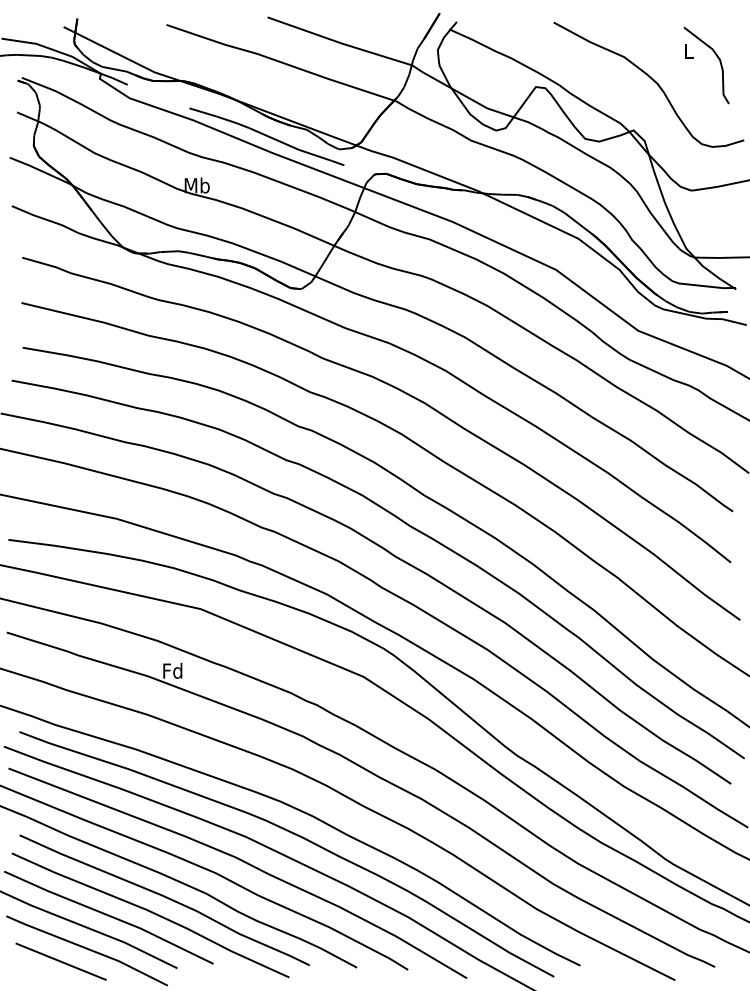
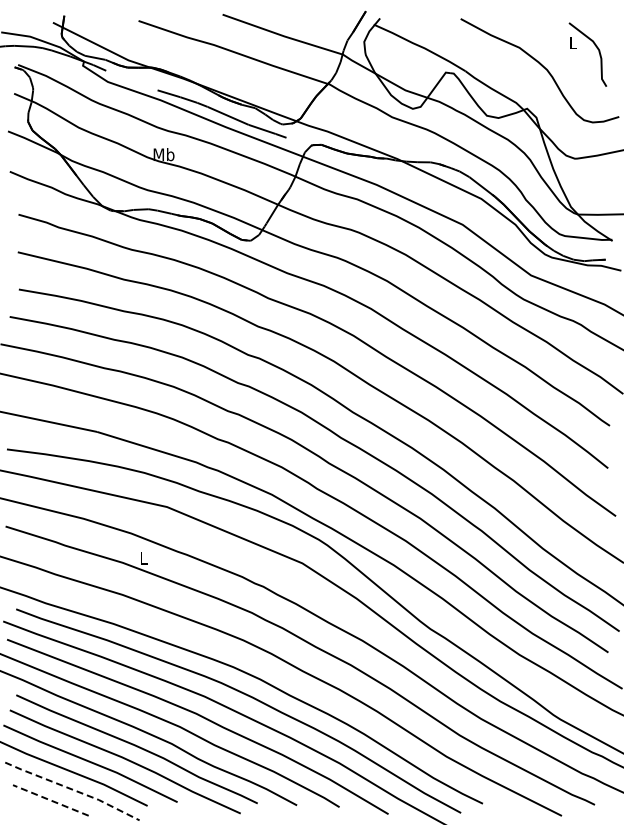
text: (172, 670) -> (143, 558), Fd -> L
line: (88, 948) -> (73, 789), solid -> dashed
line: (60, 961) -> (50, 800), solid -> dashed

